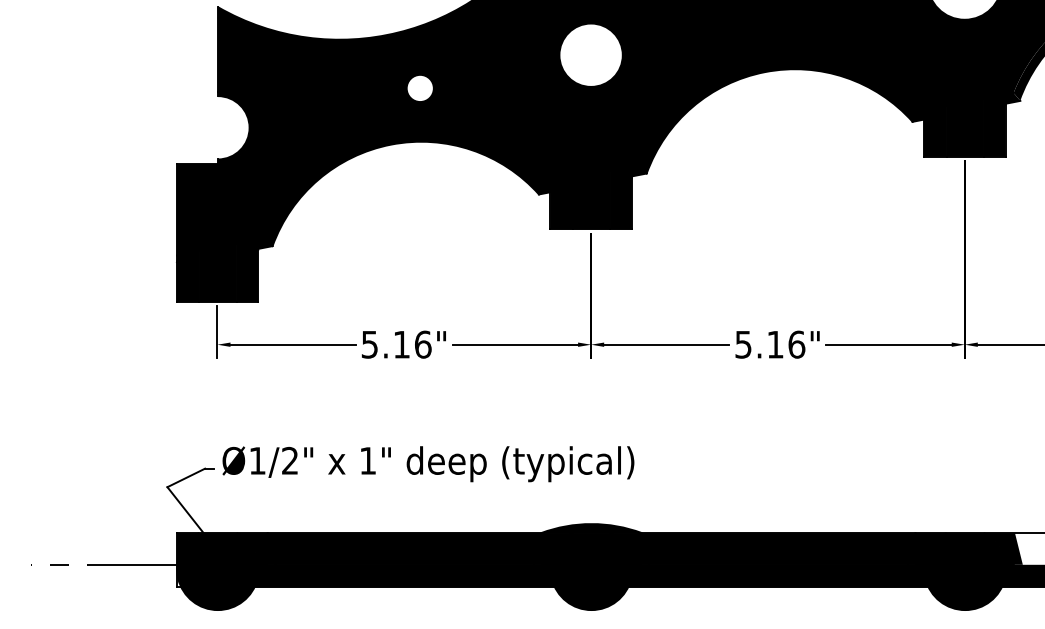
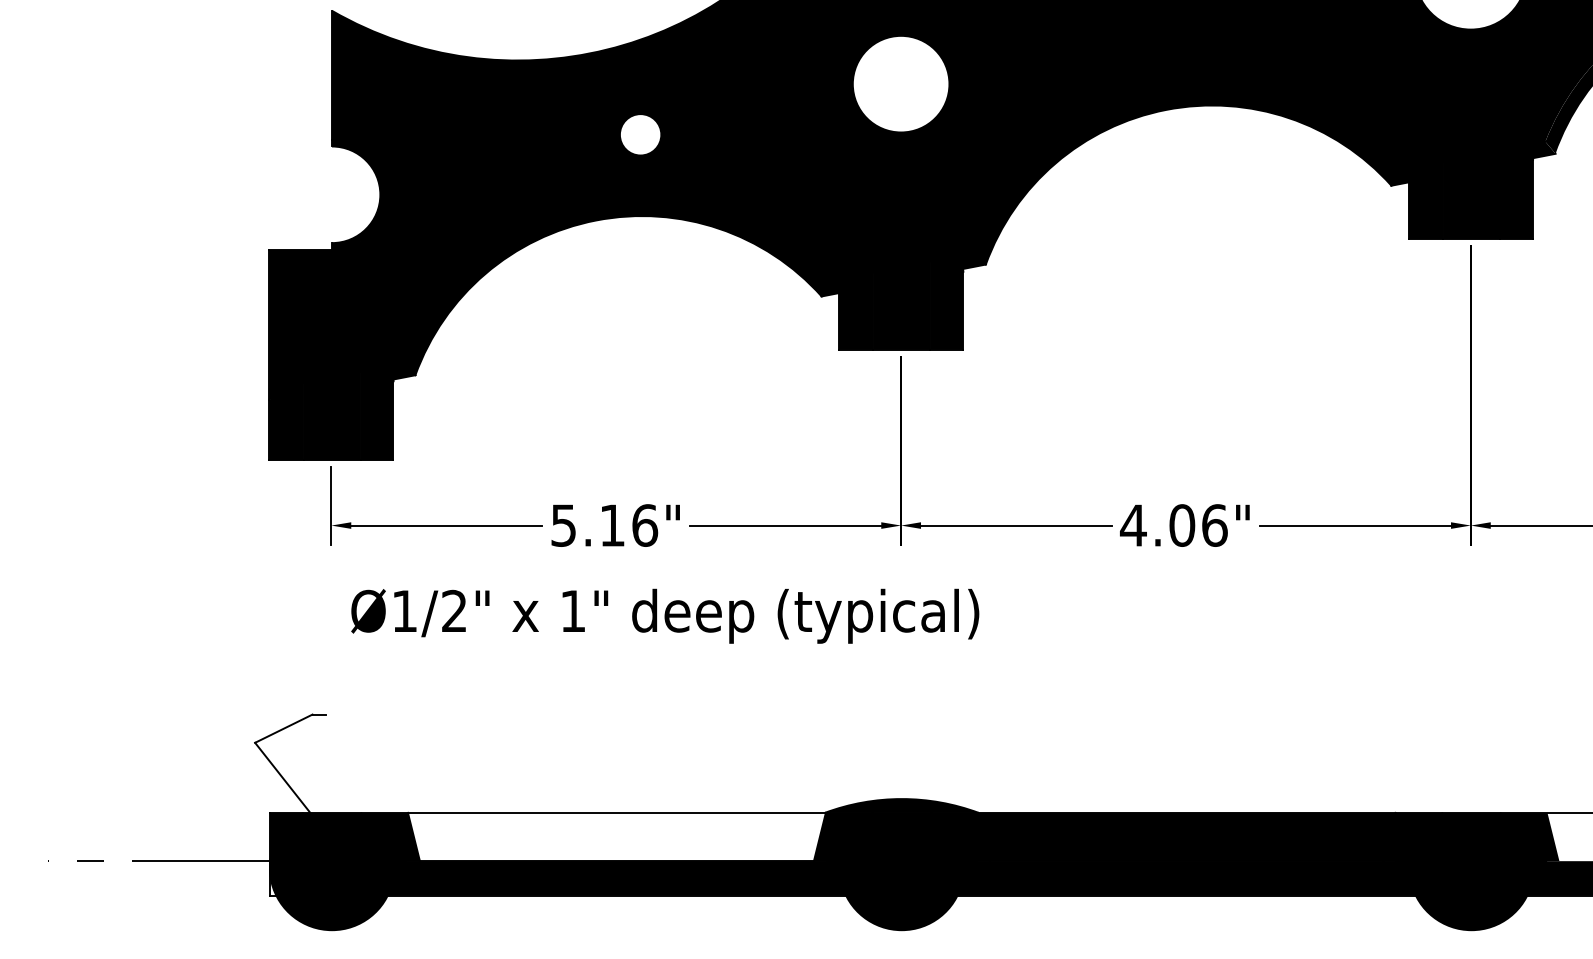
text: (758, 344) -> (1156, 525), 5.16" -> 4.06"
text: (428, 464) -> (665, 616), moved
fill: (404, 548) -> (616, 836), removed

